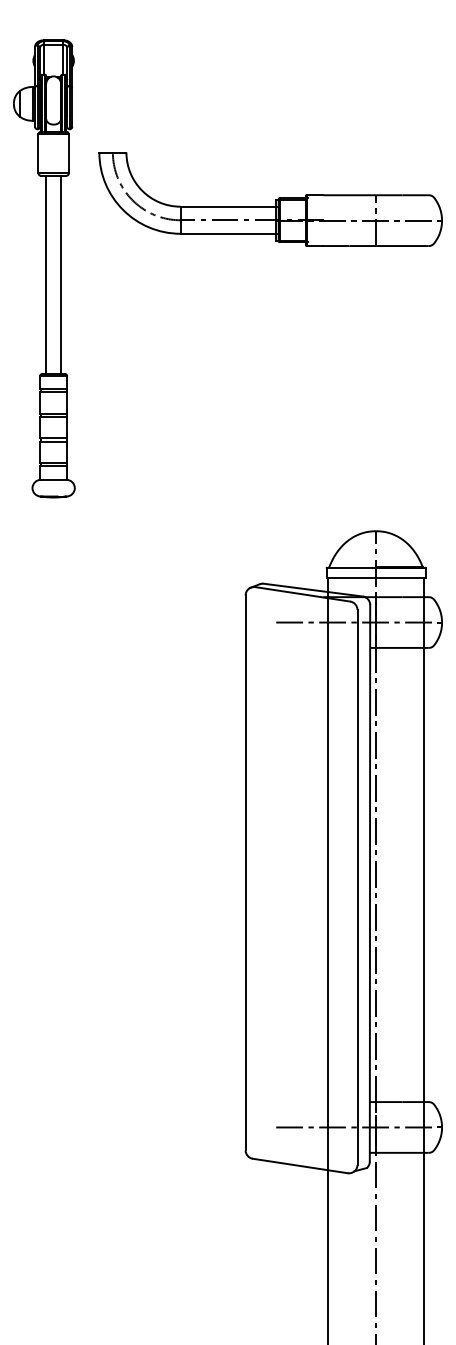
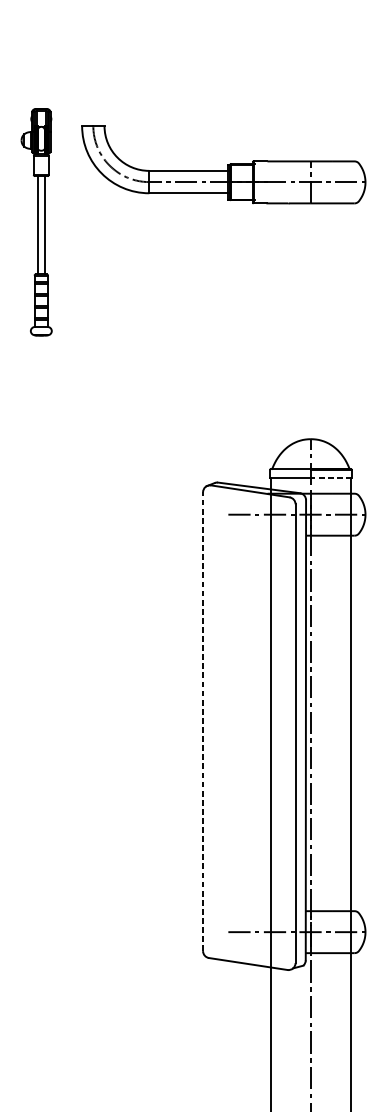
part: (44, 268) -> (36, 221), size x0.6
line: (400, 577) -> (331, 477), solid -> dashed
line: (245, 872) -> (202, 721), solid -> dashed

